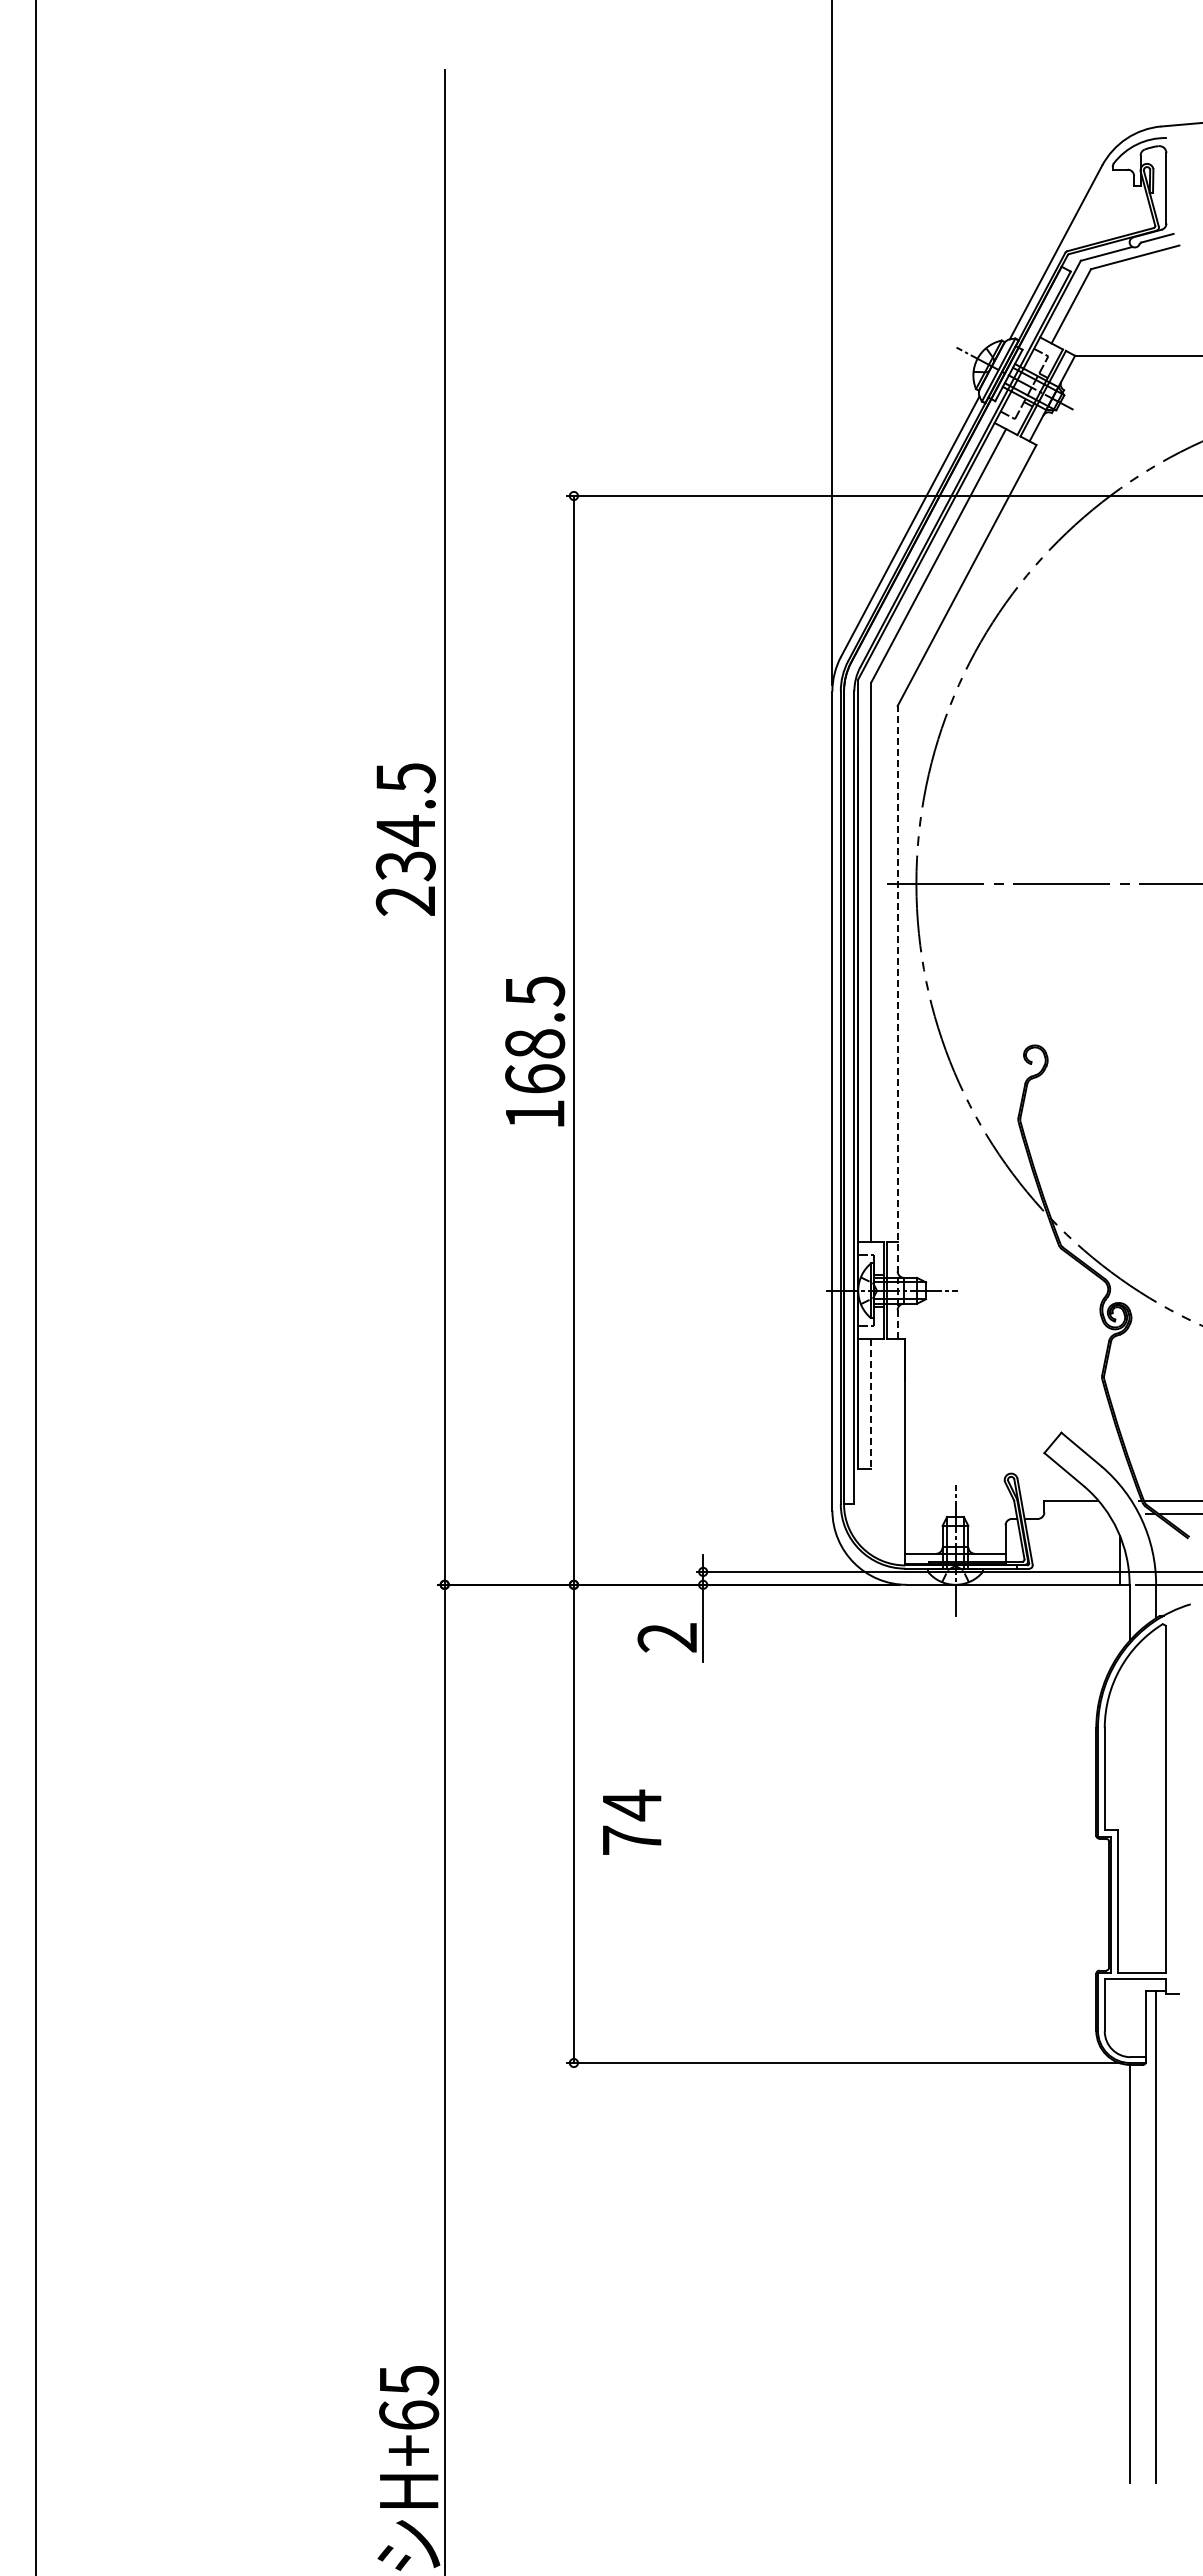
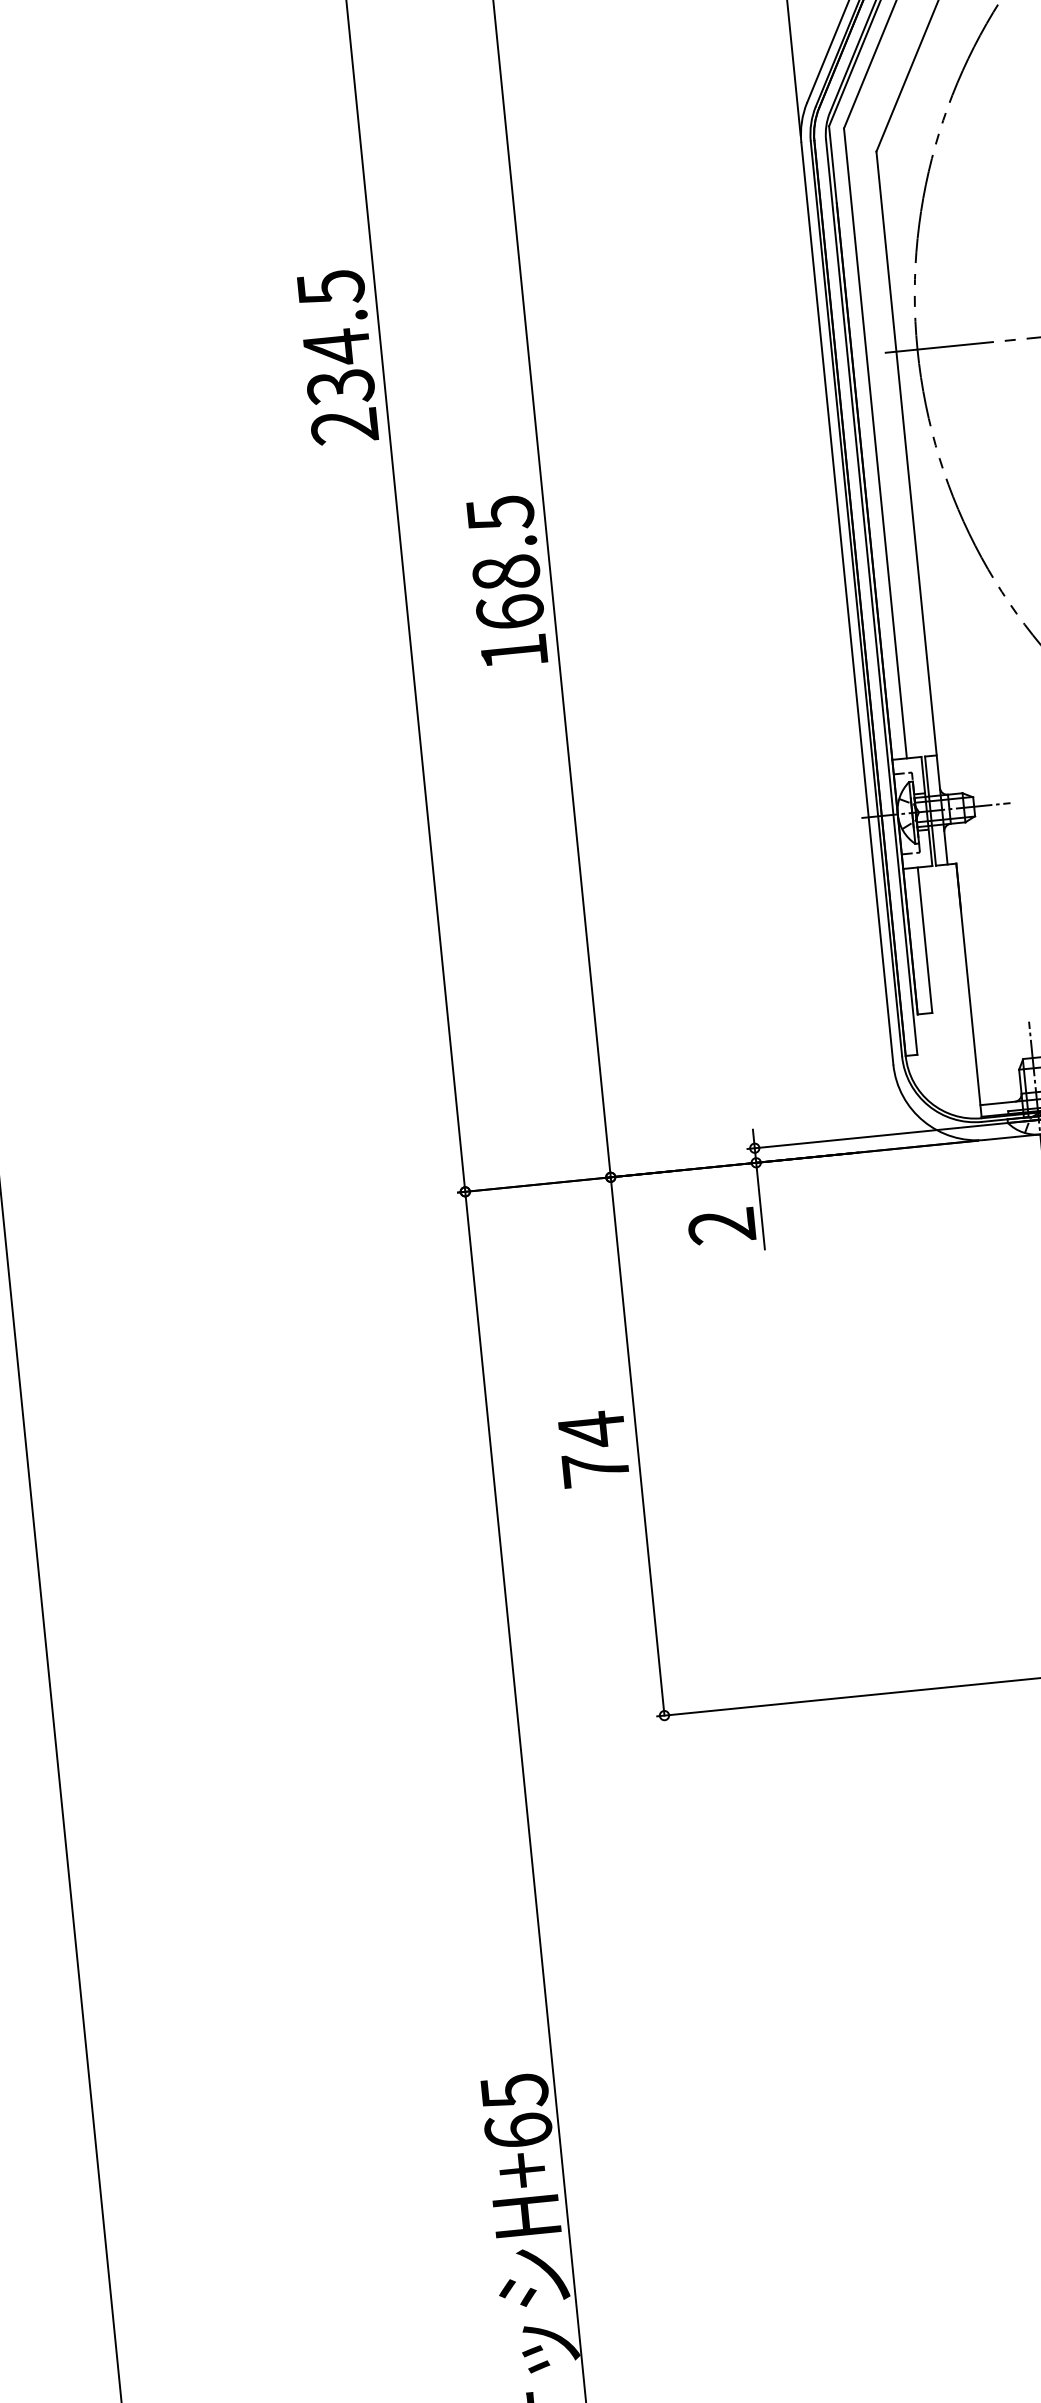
line: (897, 1022) -> (911, 507), dashed -> solid
line: (871, 1403) -> (925, 939), dashed -> solid
text: (632, 1821) -> (594, 1448), moved

